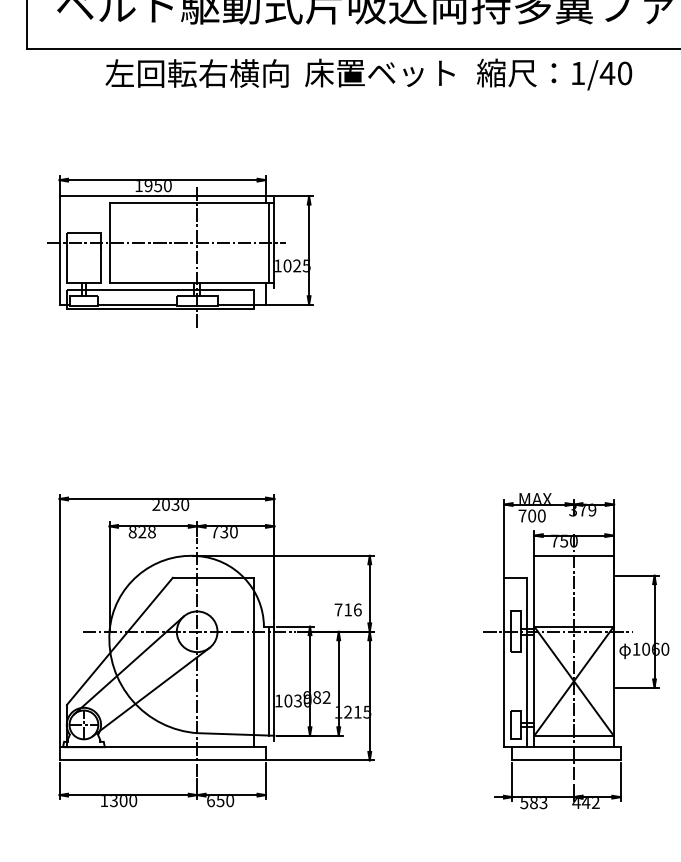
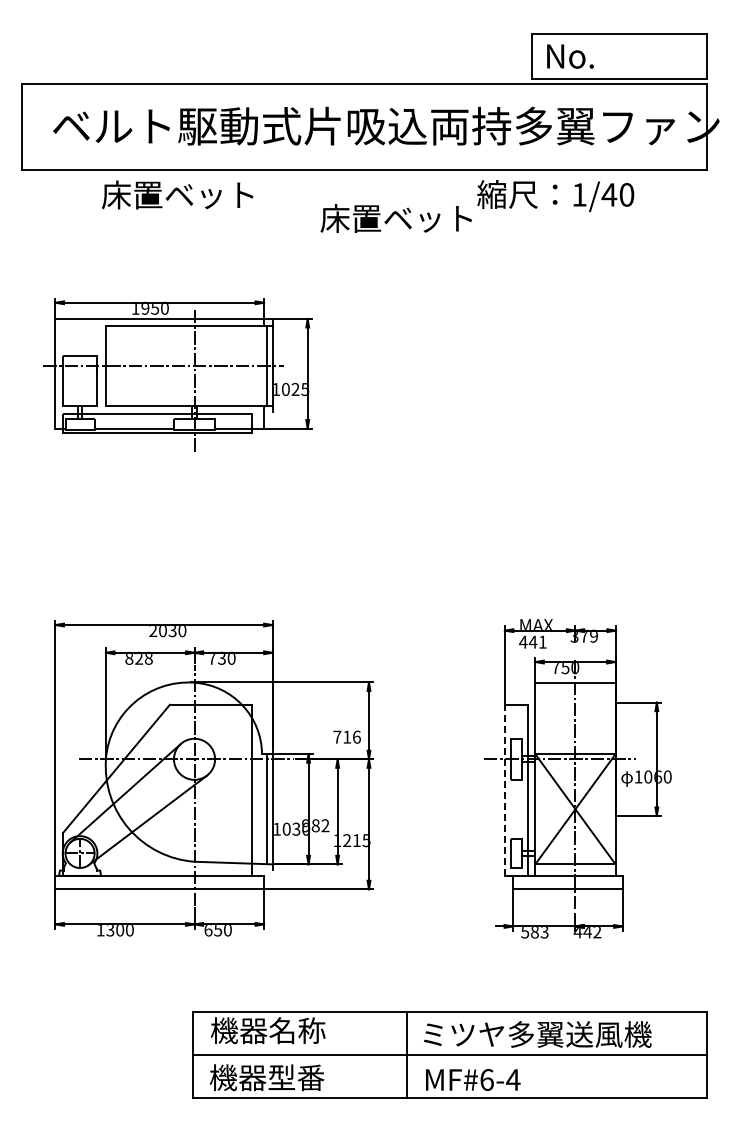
text: (196, 73) -> (193, 194), 左回転右横向 -> 床置ベット
text: (379, 73) -> (395, 218), moved
text: (531, 515) -> (532, 641), 700 -> 441
line: (503, 662) -> (504, 790), solid -> dashed

